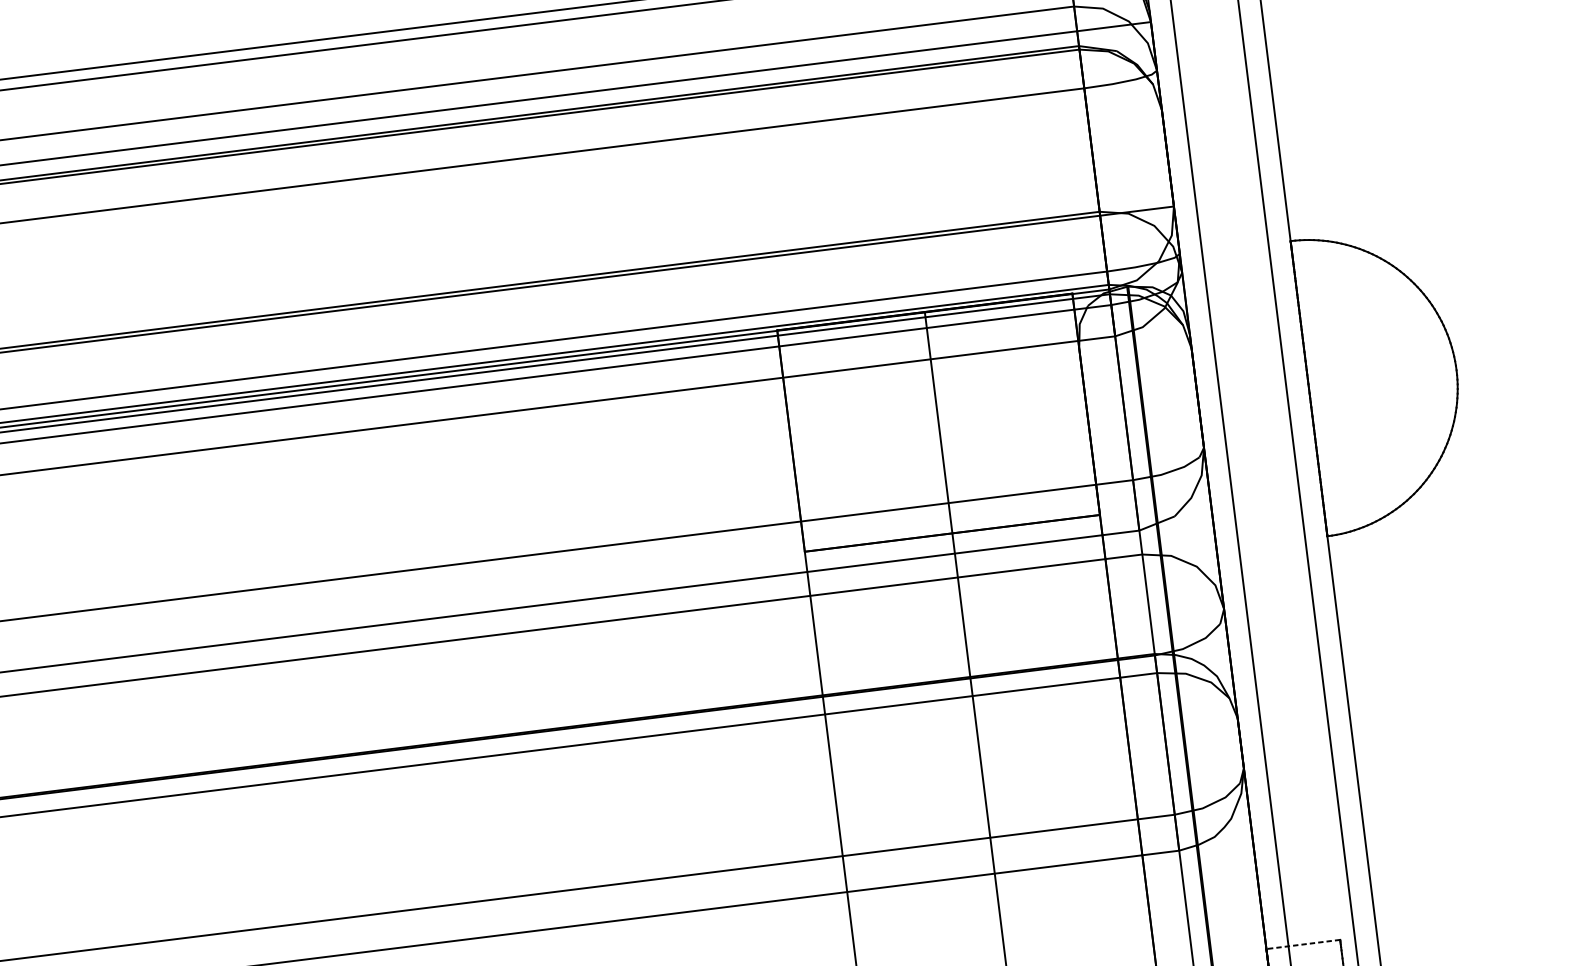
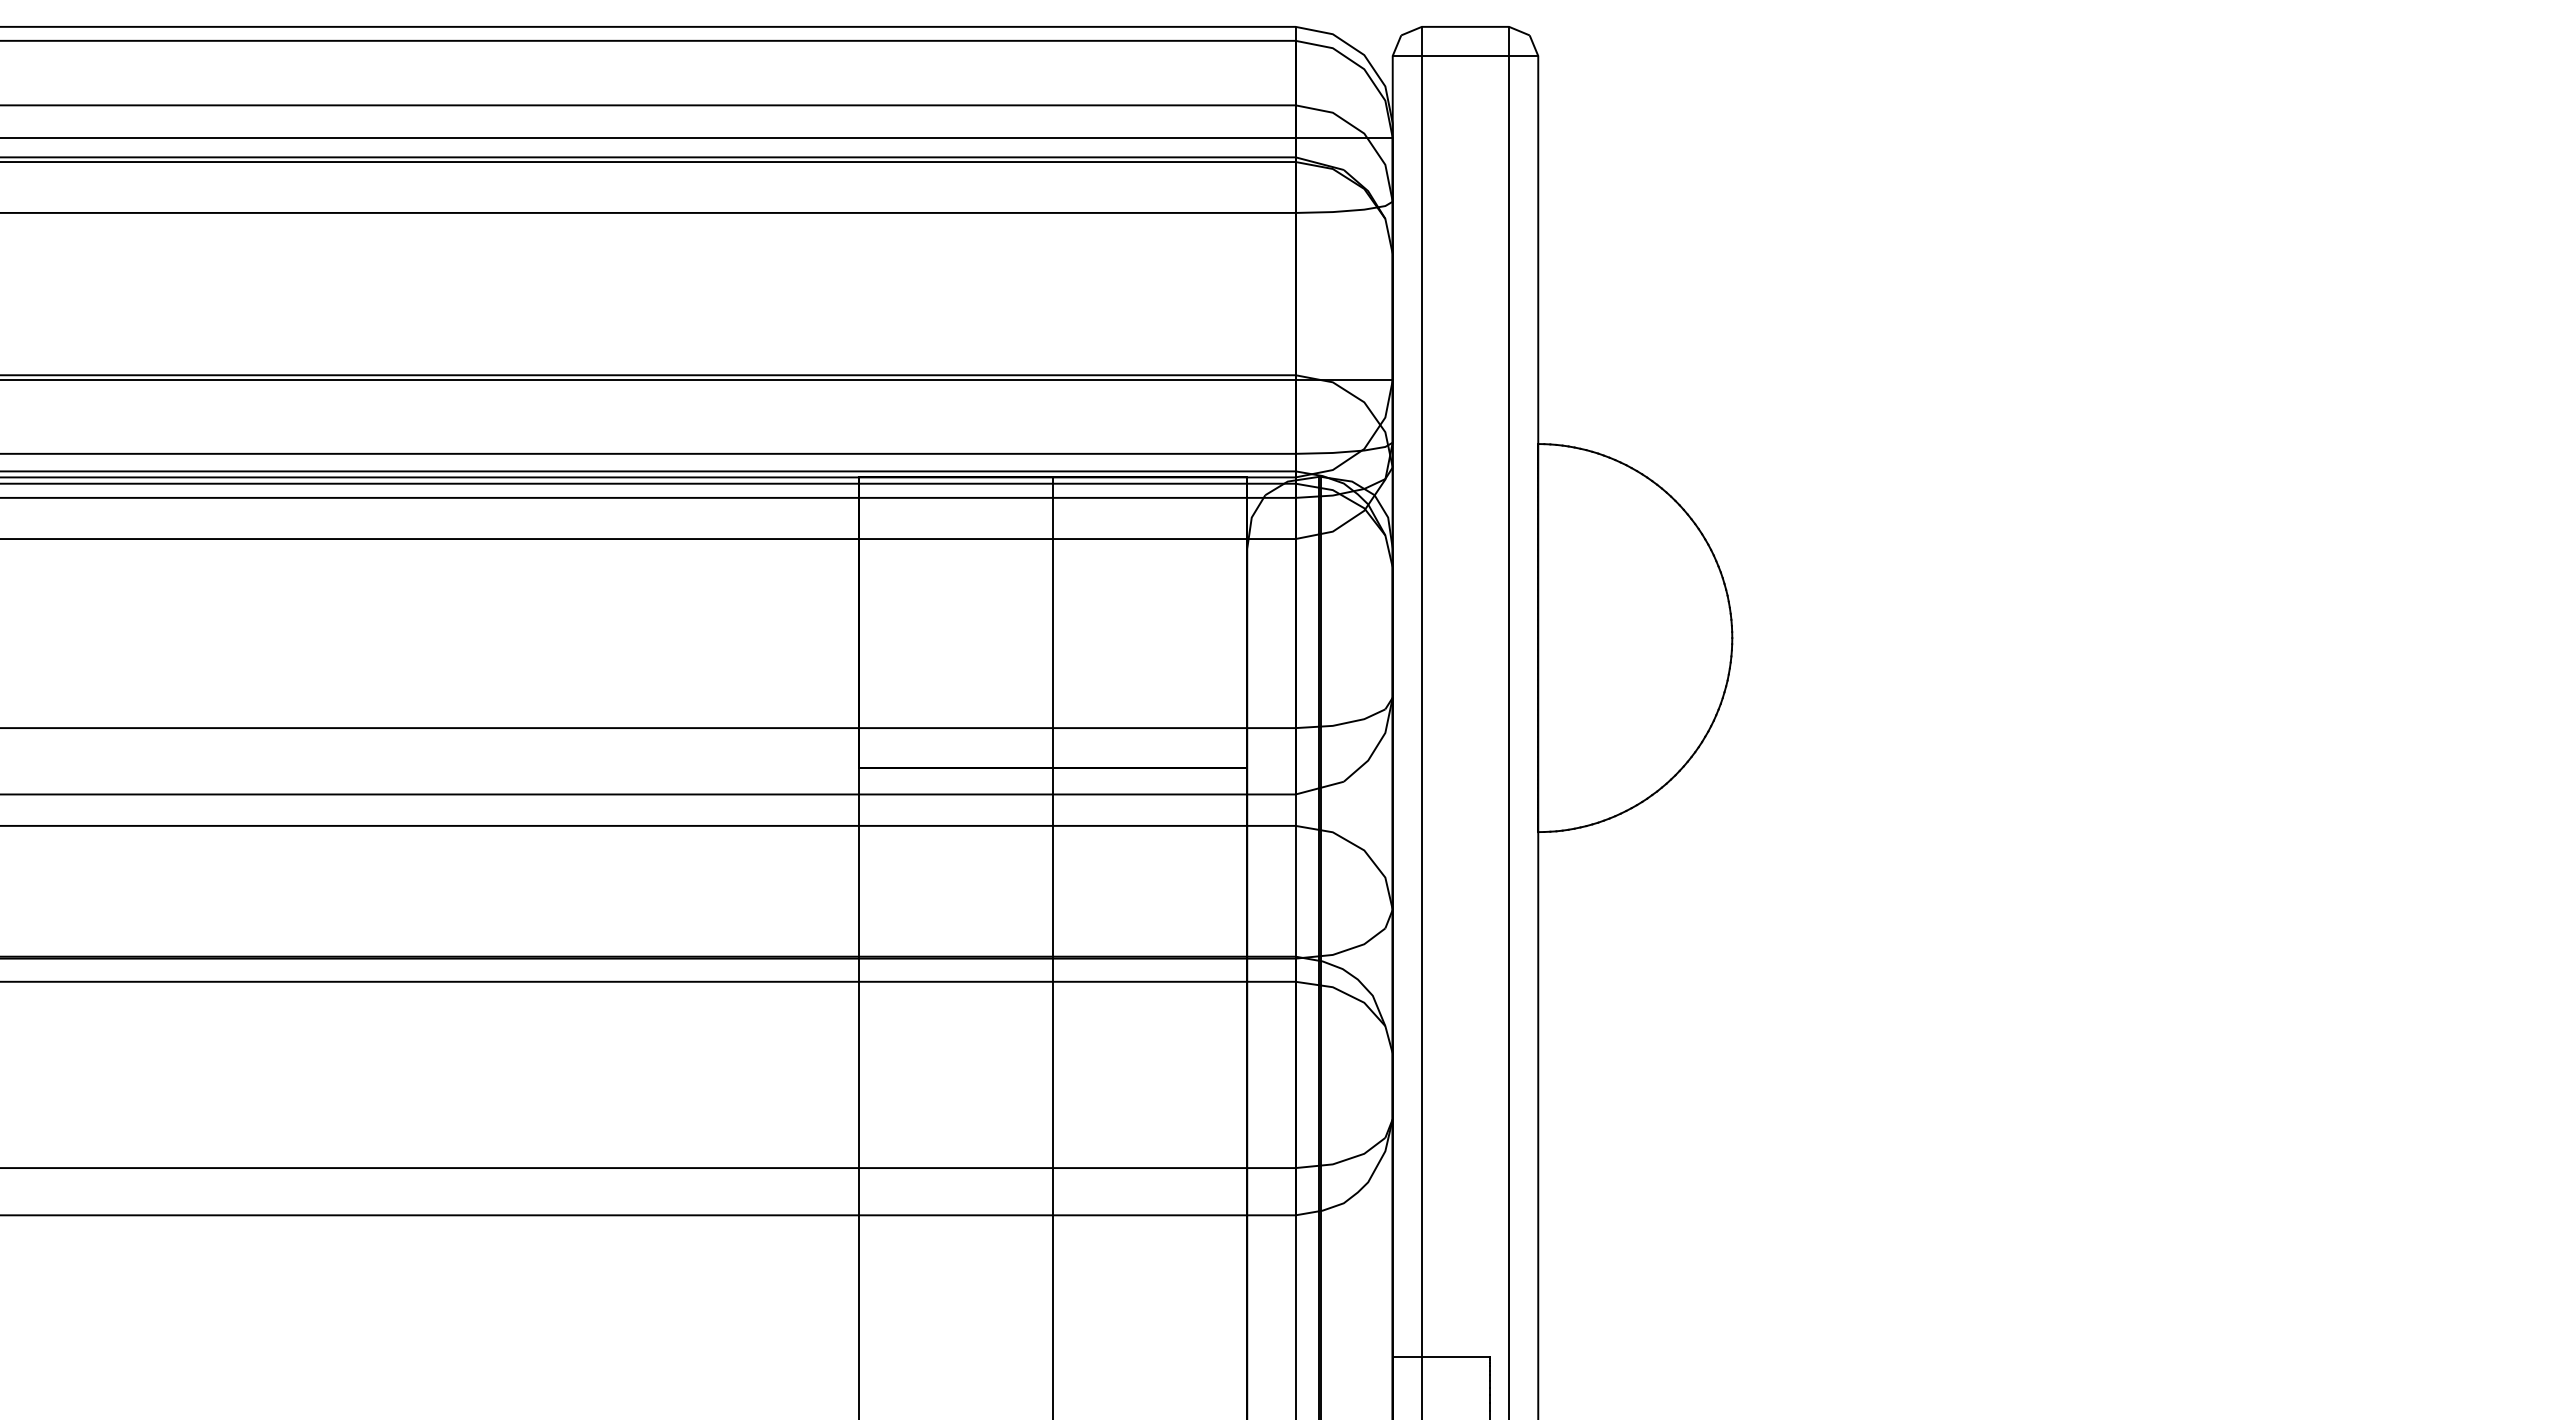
line: (1303, 944) -> (1441, 1356), dashed -> solid

